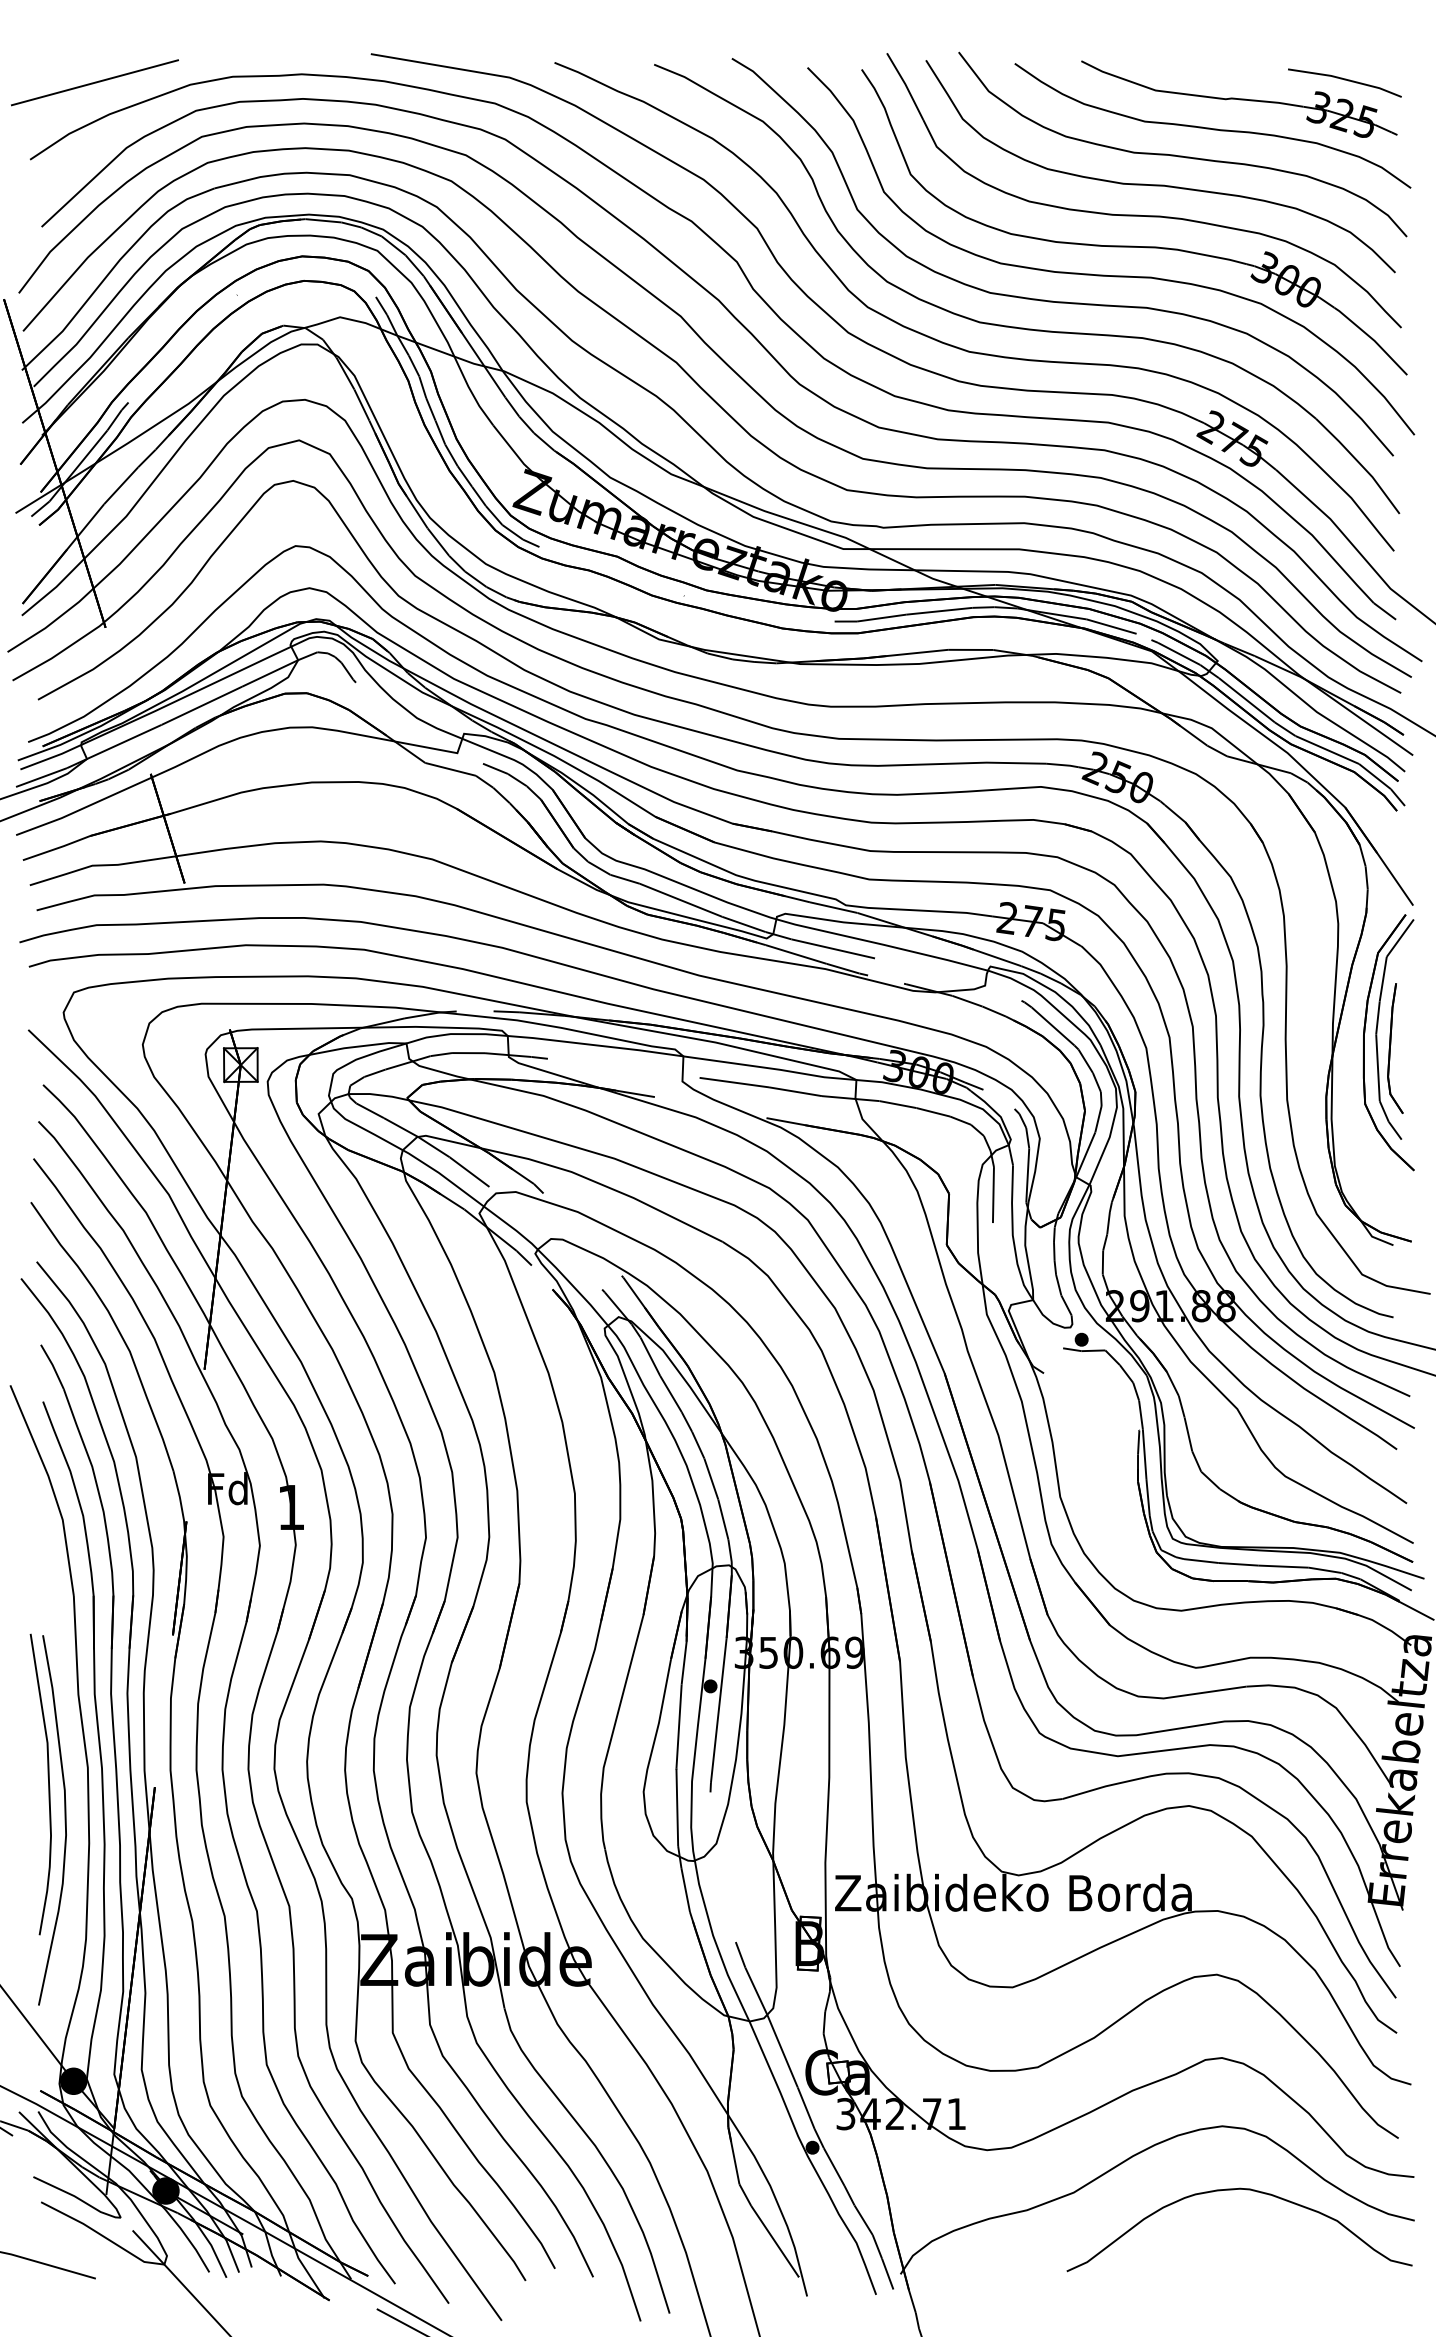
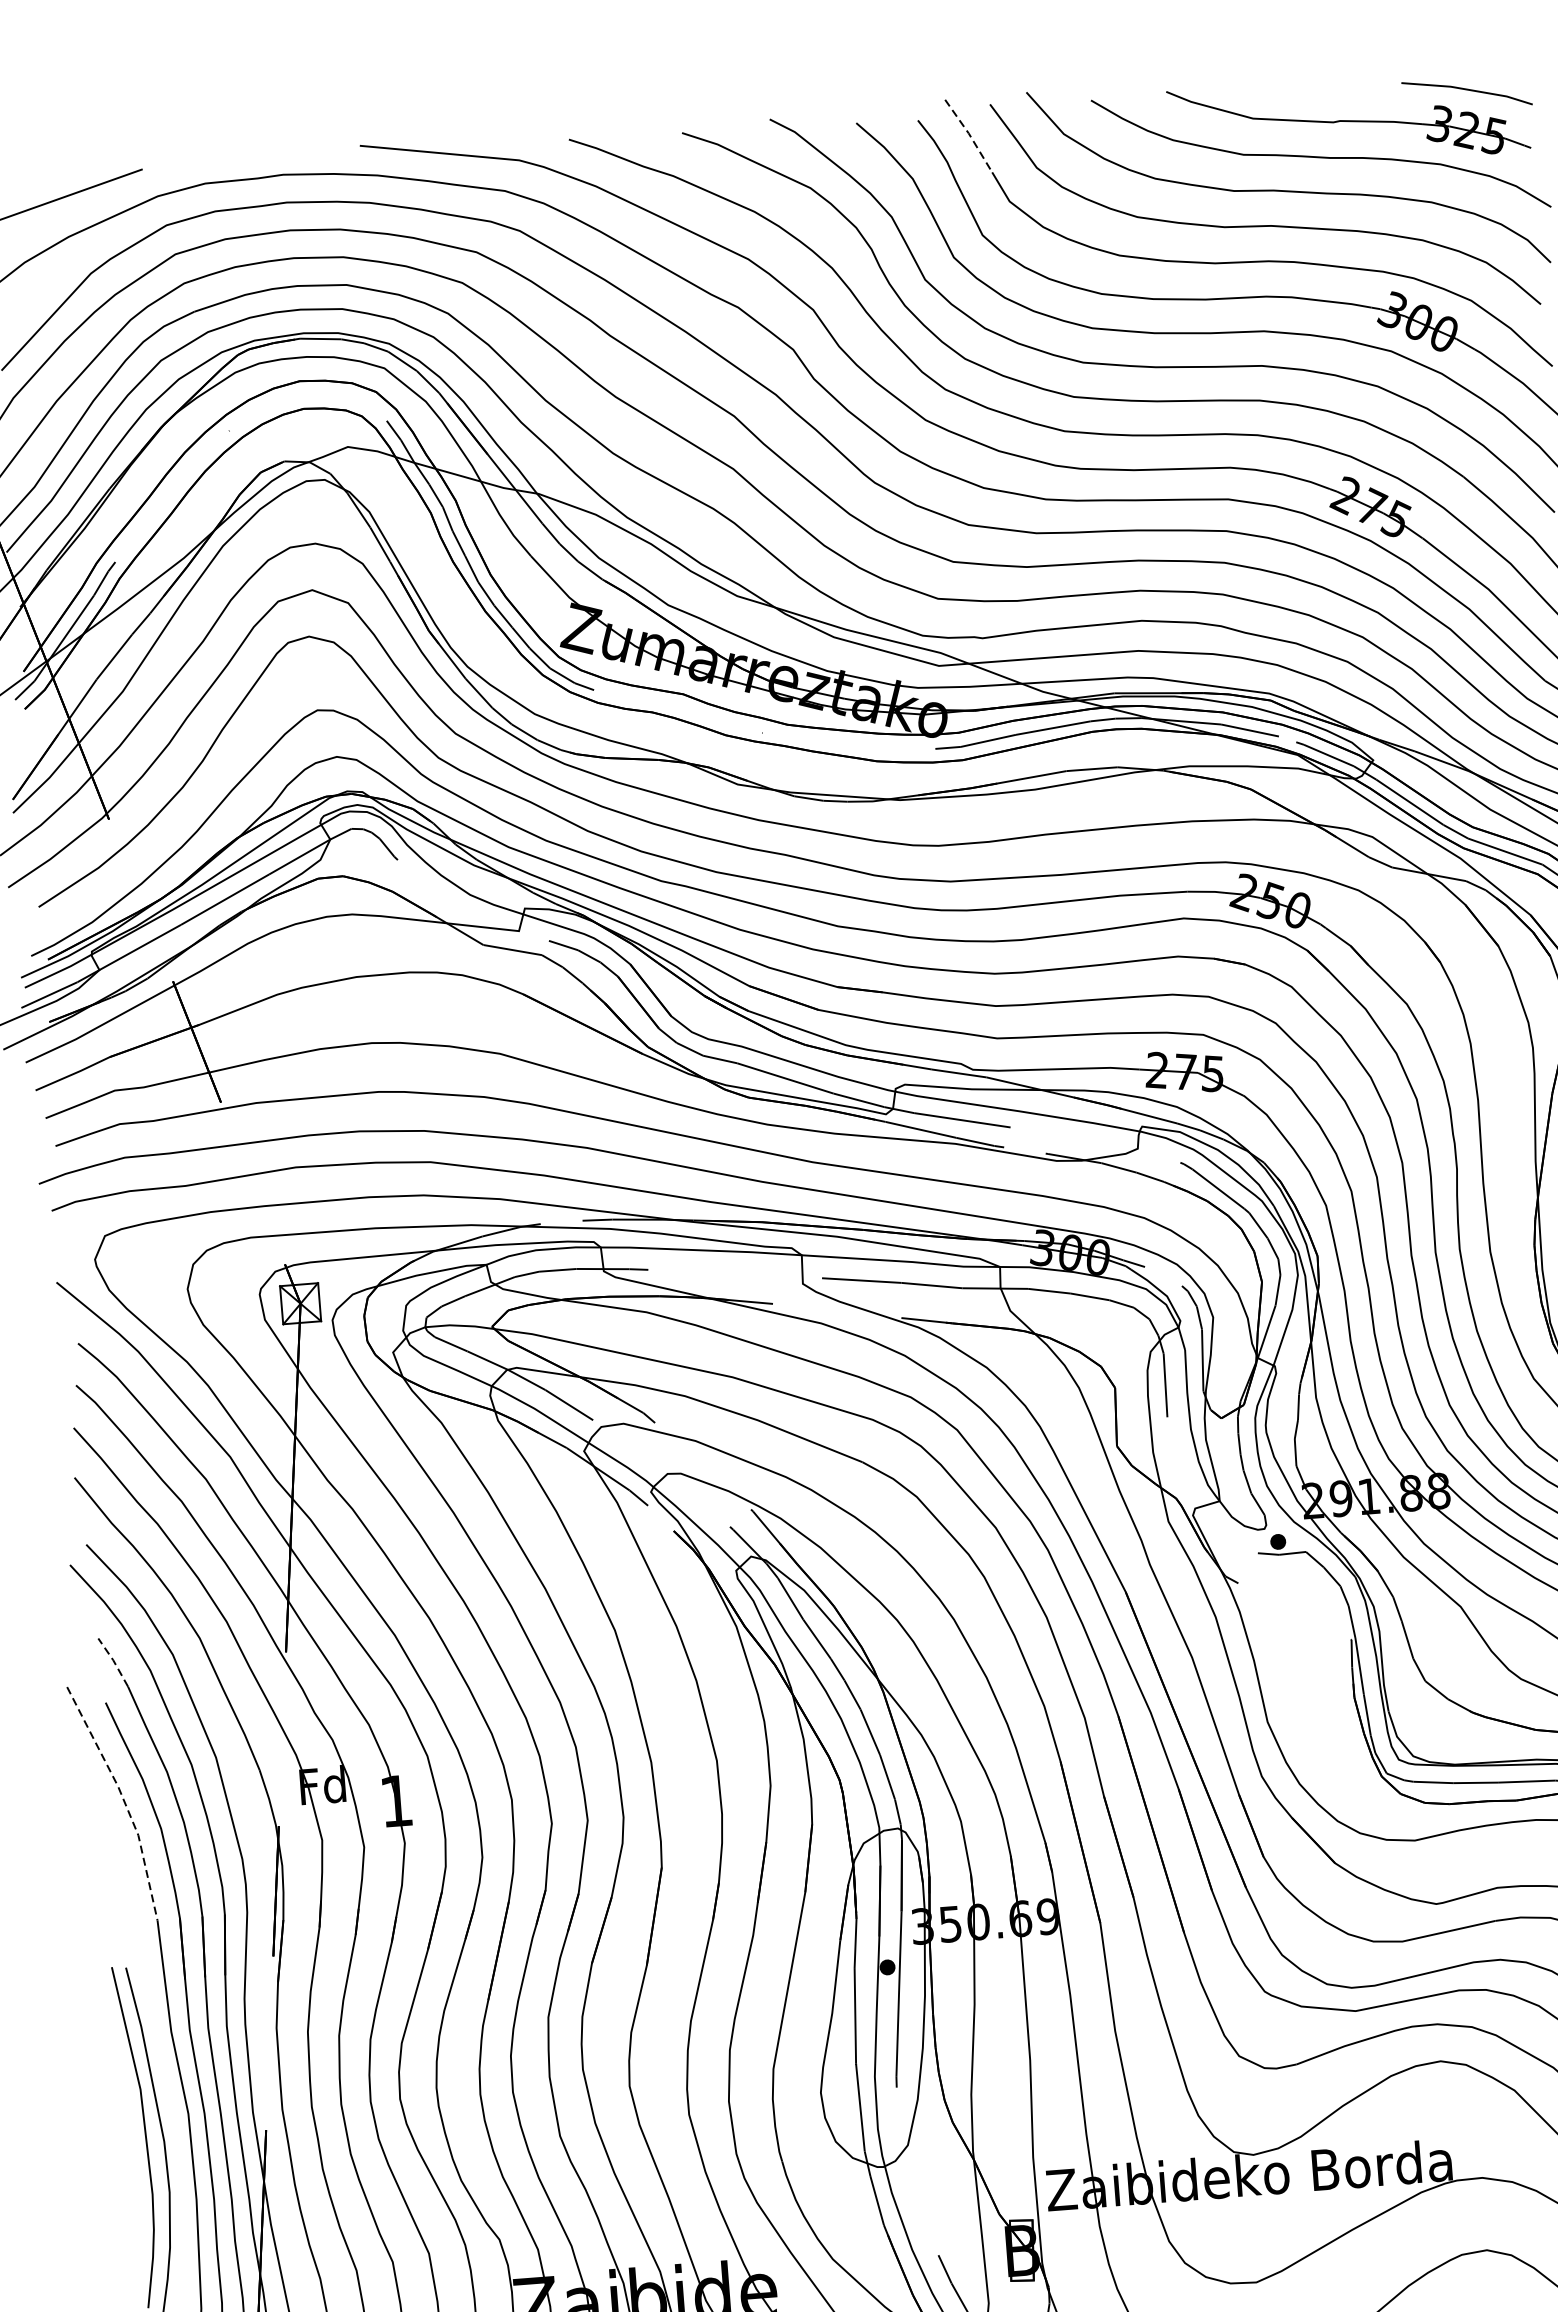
line: (906, 86) -> (970, 135), solid -> dashed
line: (52, 1365) -> (113, 1660), solid -> dashed
line: (52, 1488) -> (123, 1800), solid -> dashed

